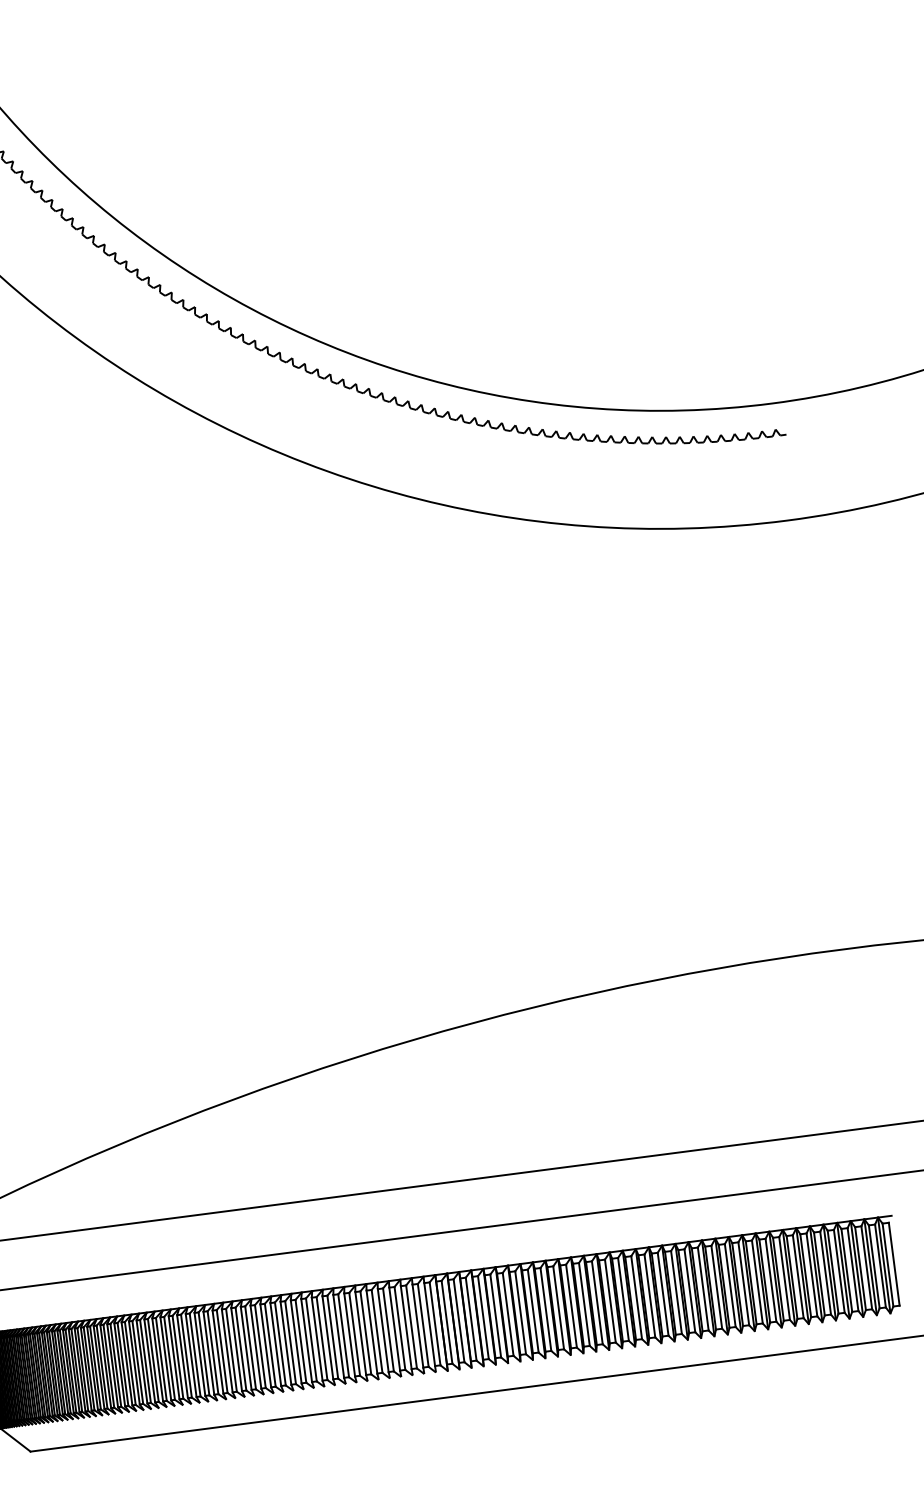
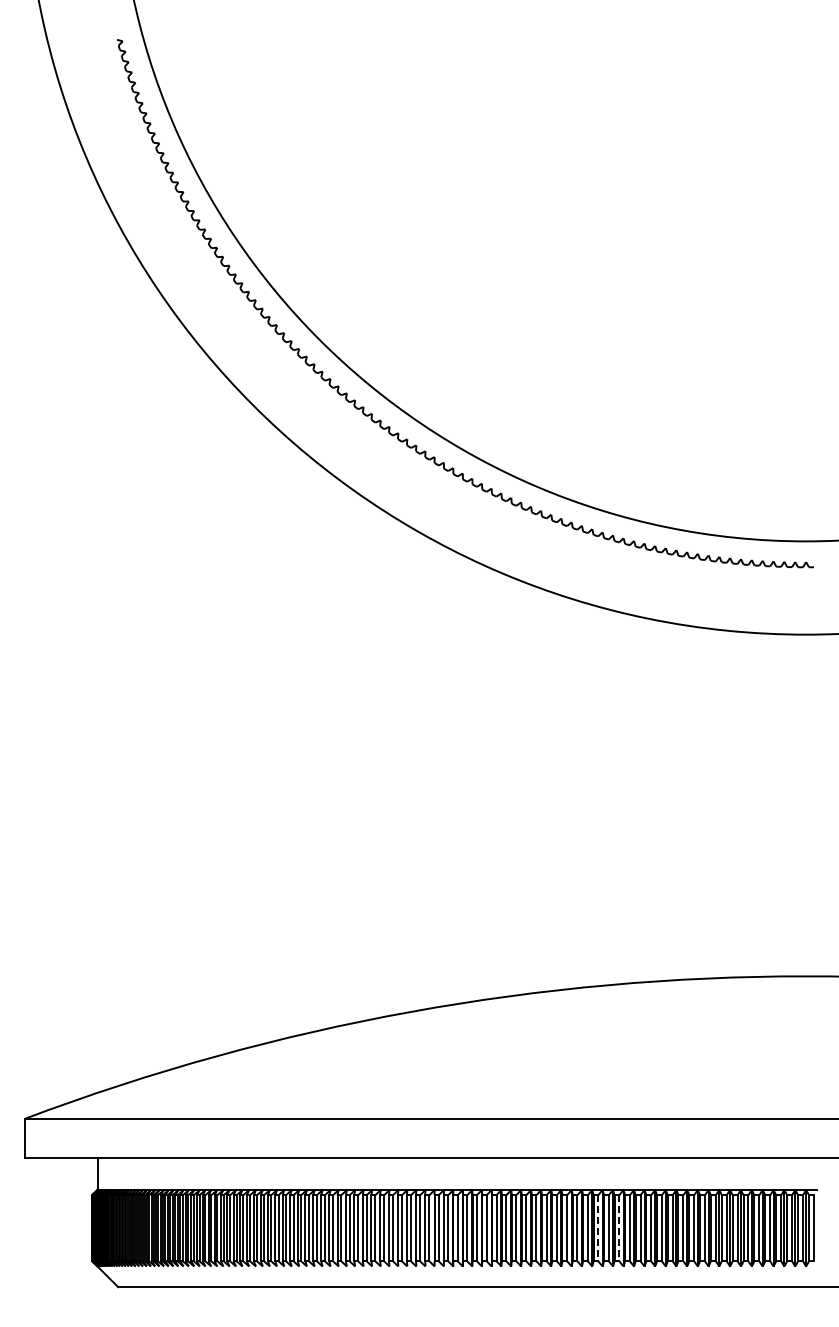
line: (650, 1296) -> (619, 1228), solid -> dashed
line: (623, 1299) -> (598, 1228), solid -> dashed

